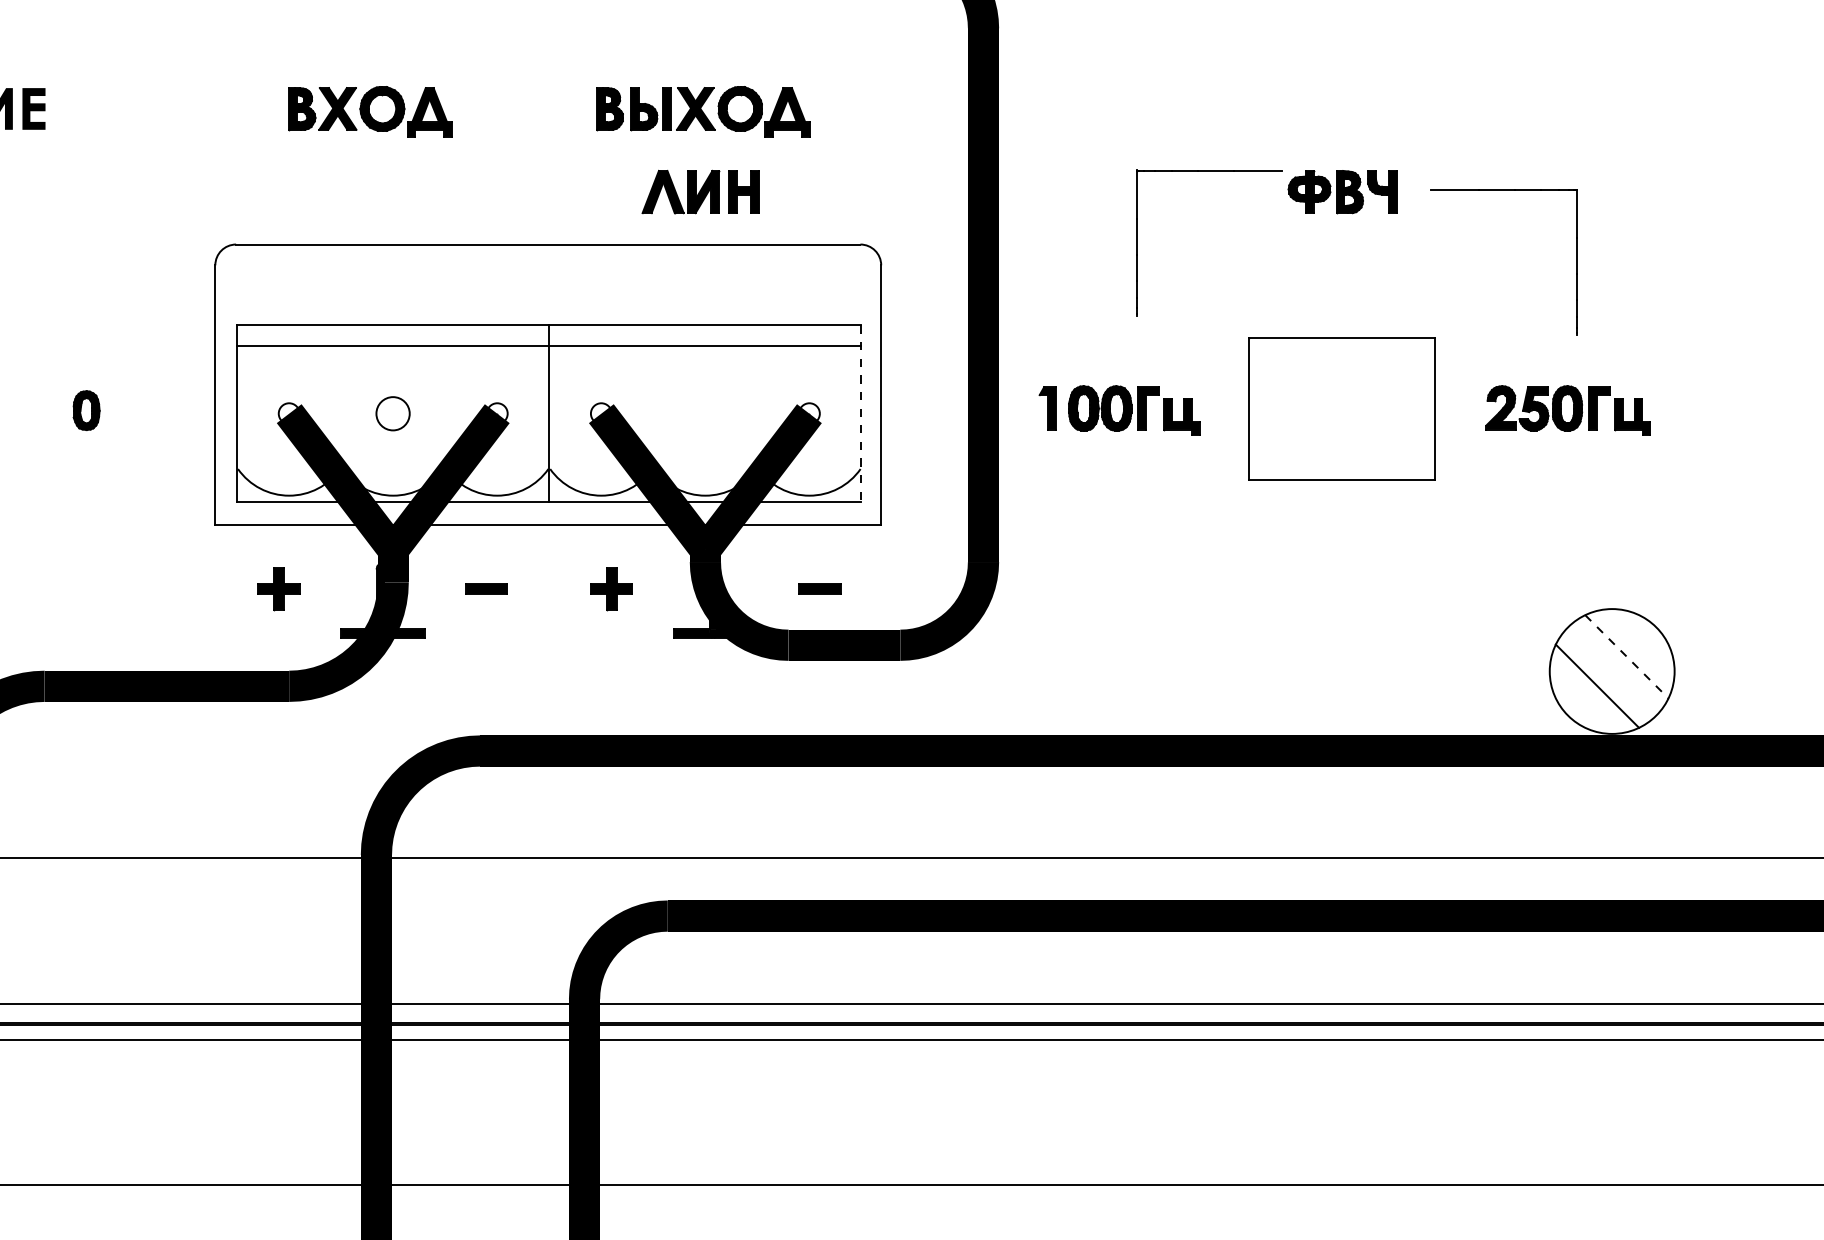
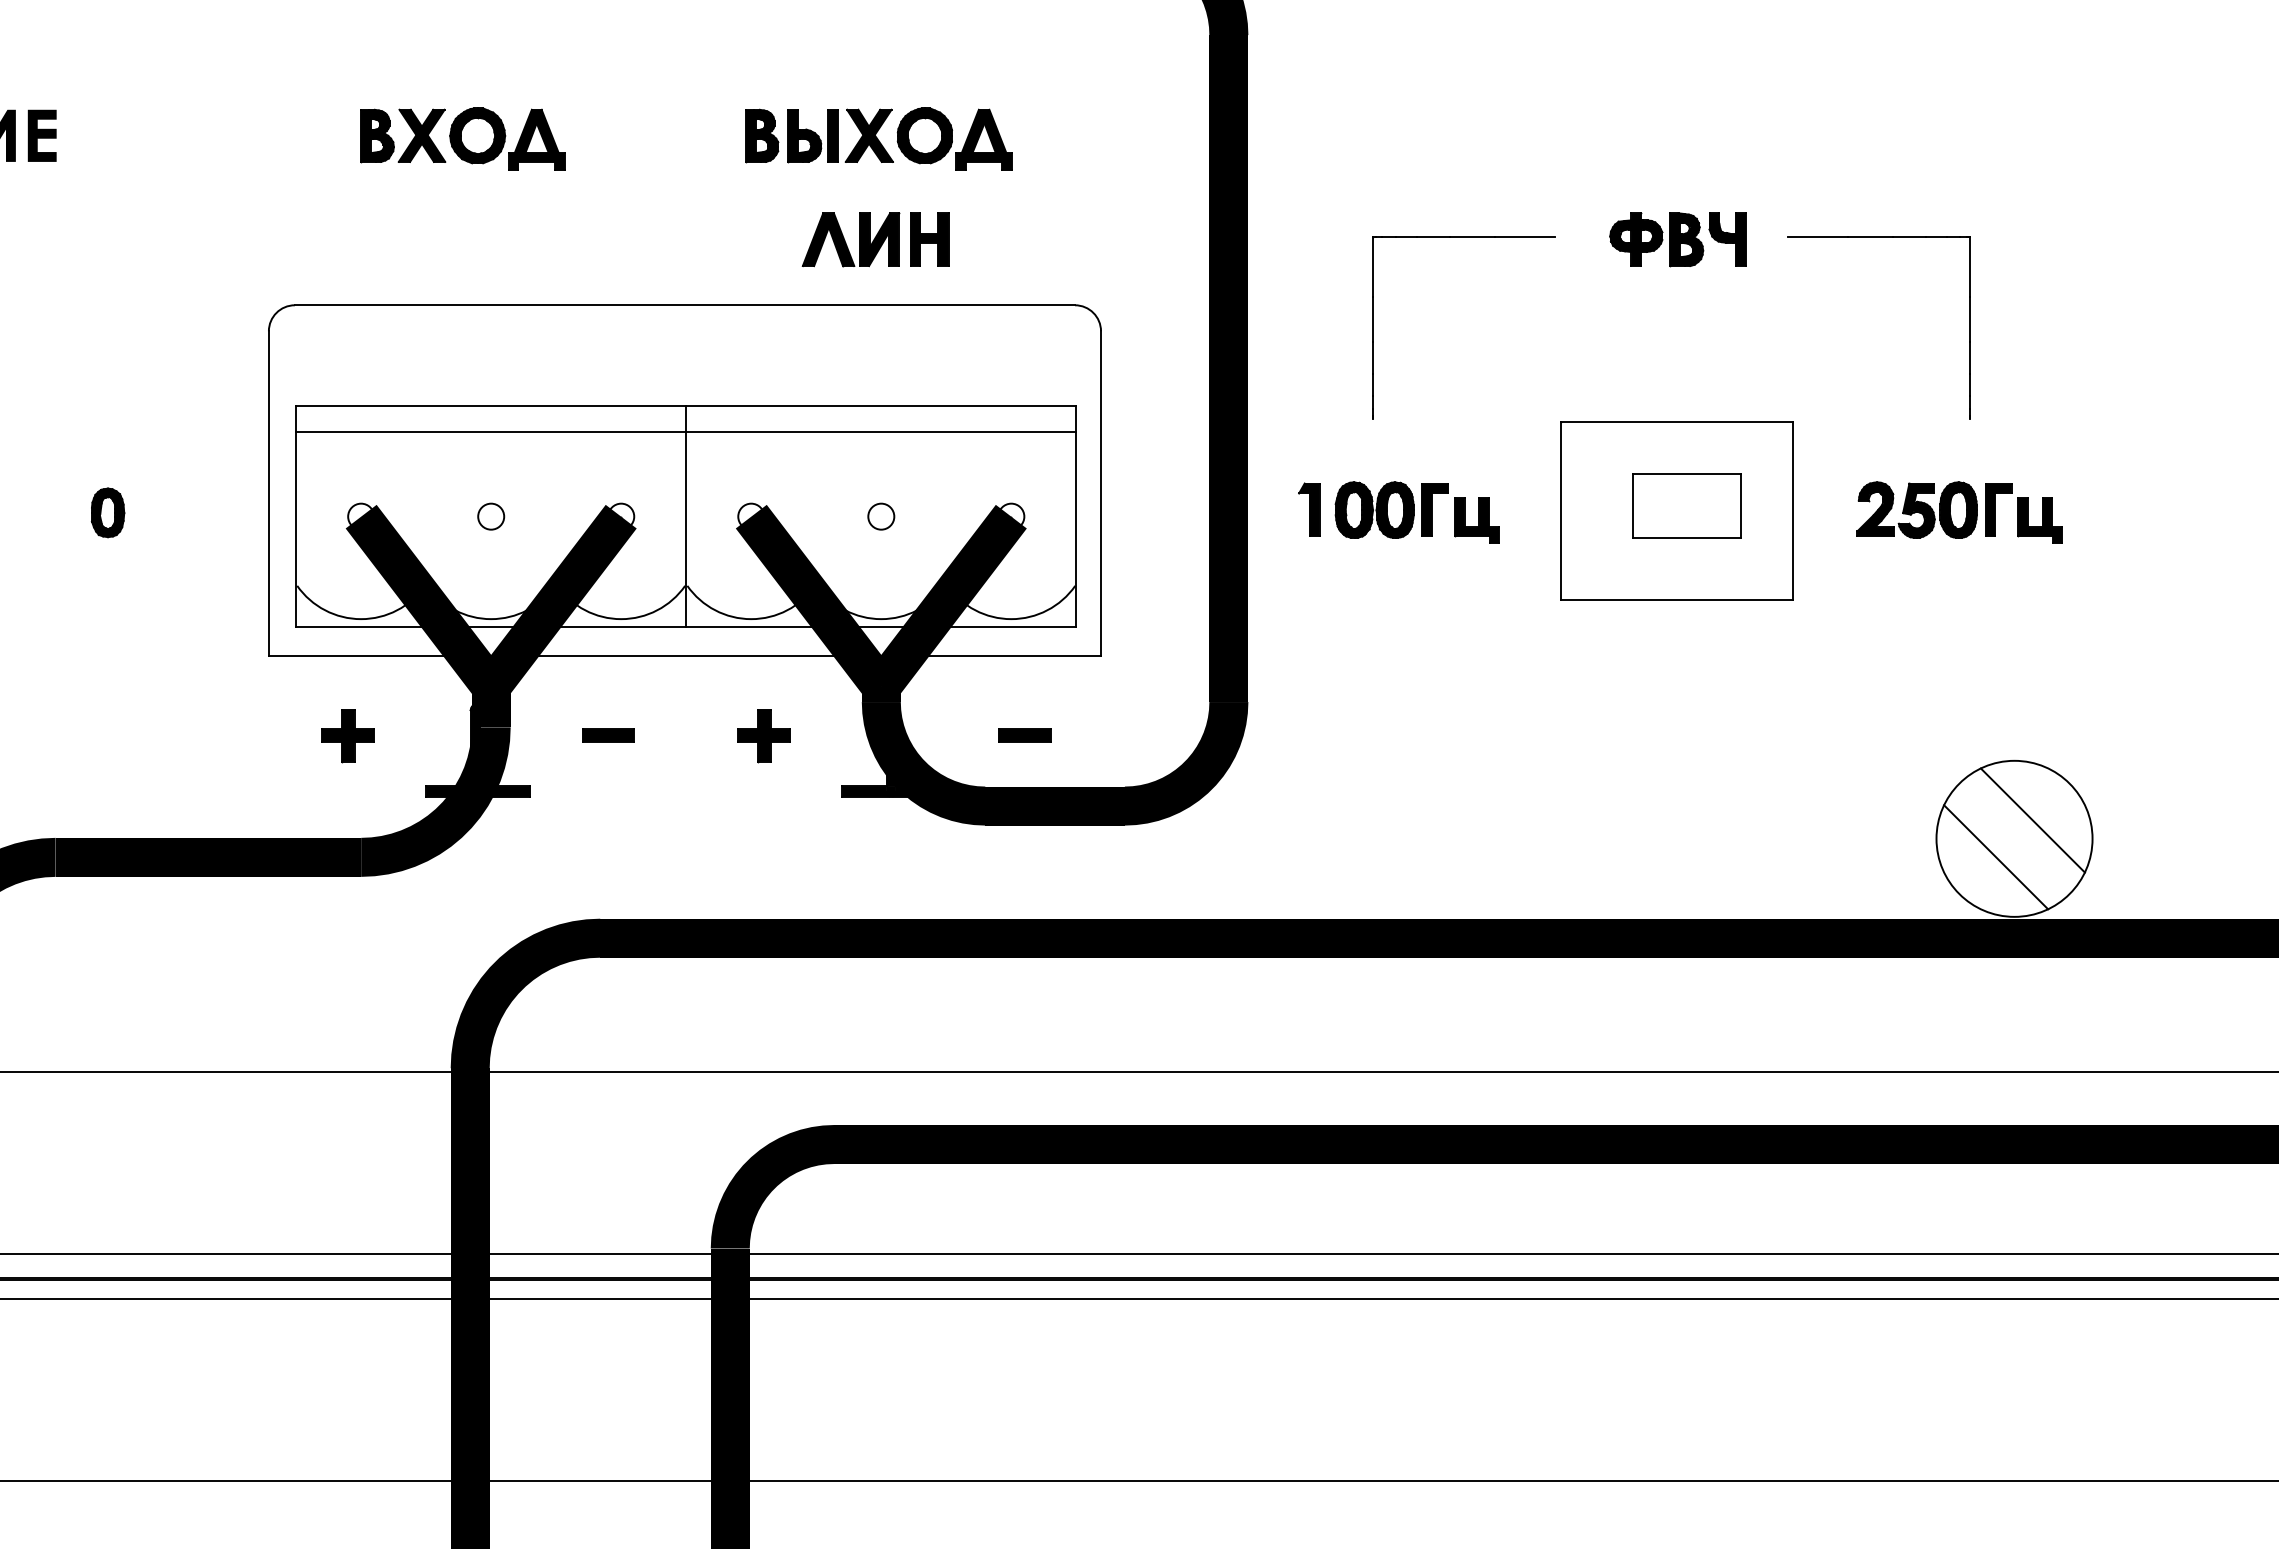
part: (1208, 171) -> (1463, 237), moved
part: (1349, 404) -> (1686, 505), added
circle: (393, 413) -> (491, 516), size x0.62
circle: (705, 413) -> (881, 516), added
line: (861, 413) -> (1076, 516), dashed -> solid
line: (1626, 656) -> (2032, 820), dashed -> solid

